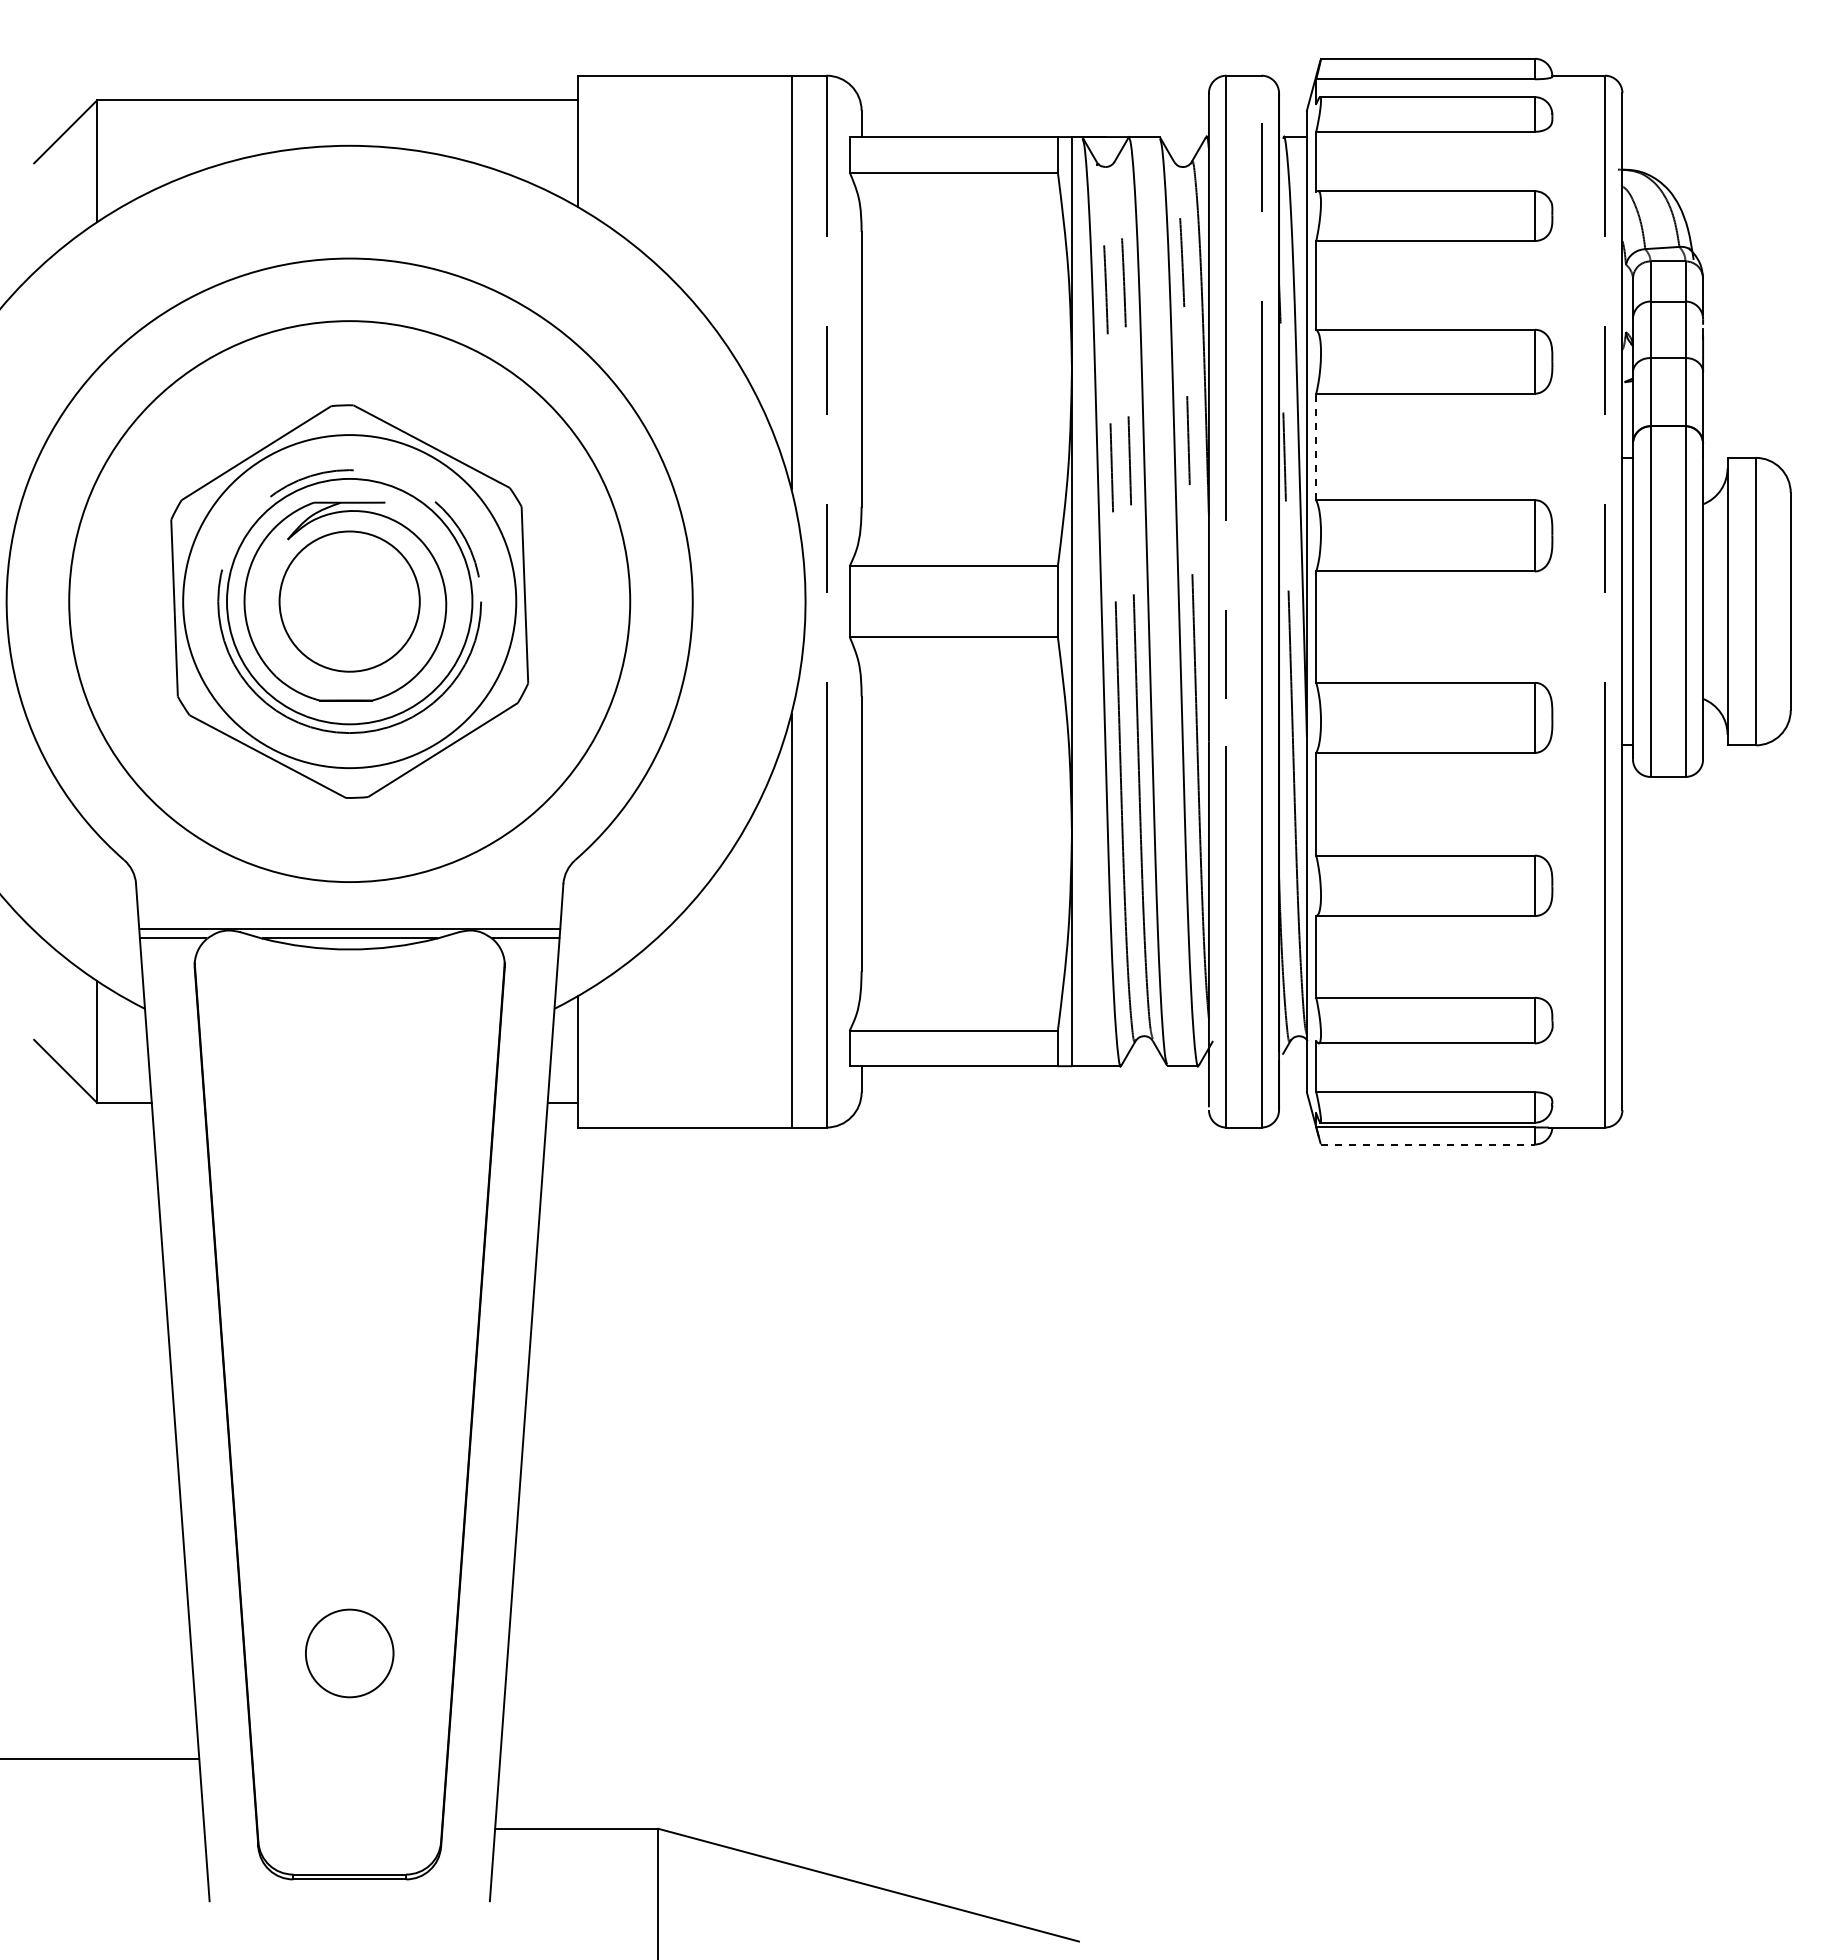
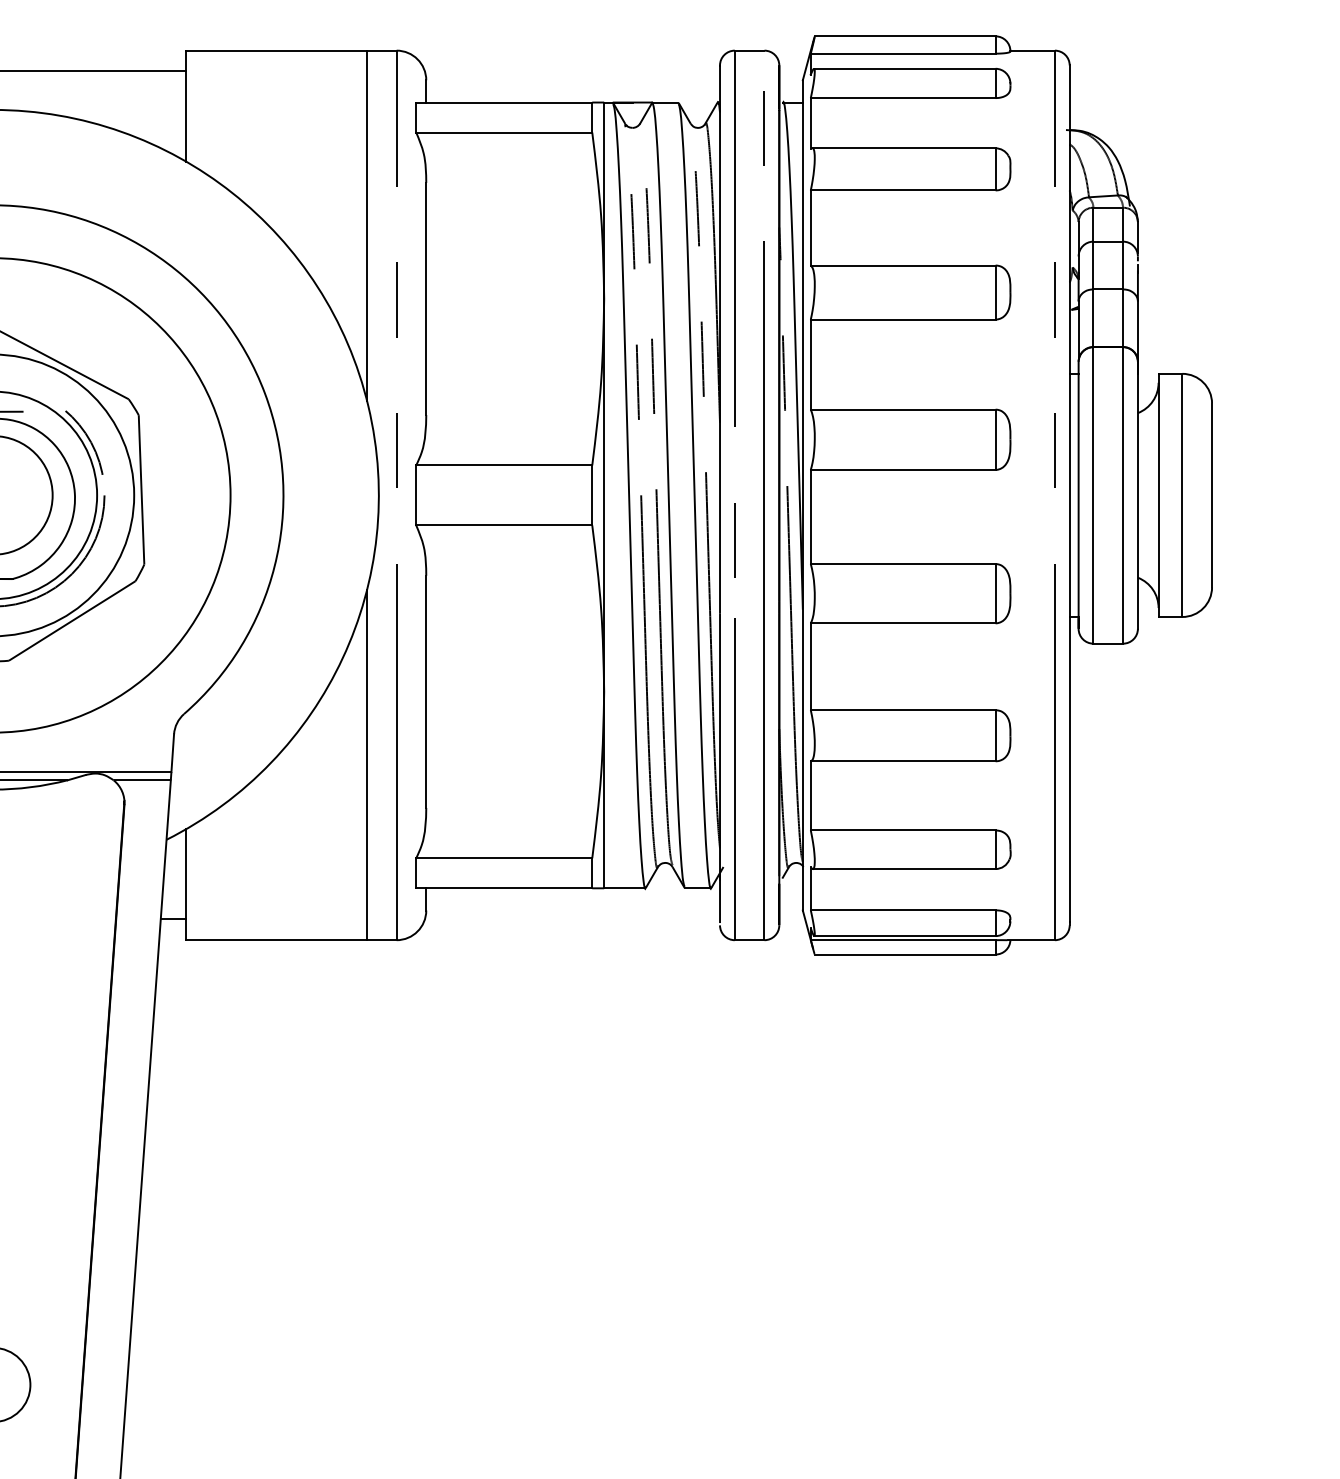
line: (1316, 446) -> (810, 364), dashed -> solid
line: (1427, 1144) -> (904, 954), dashed -> solid

